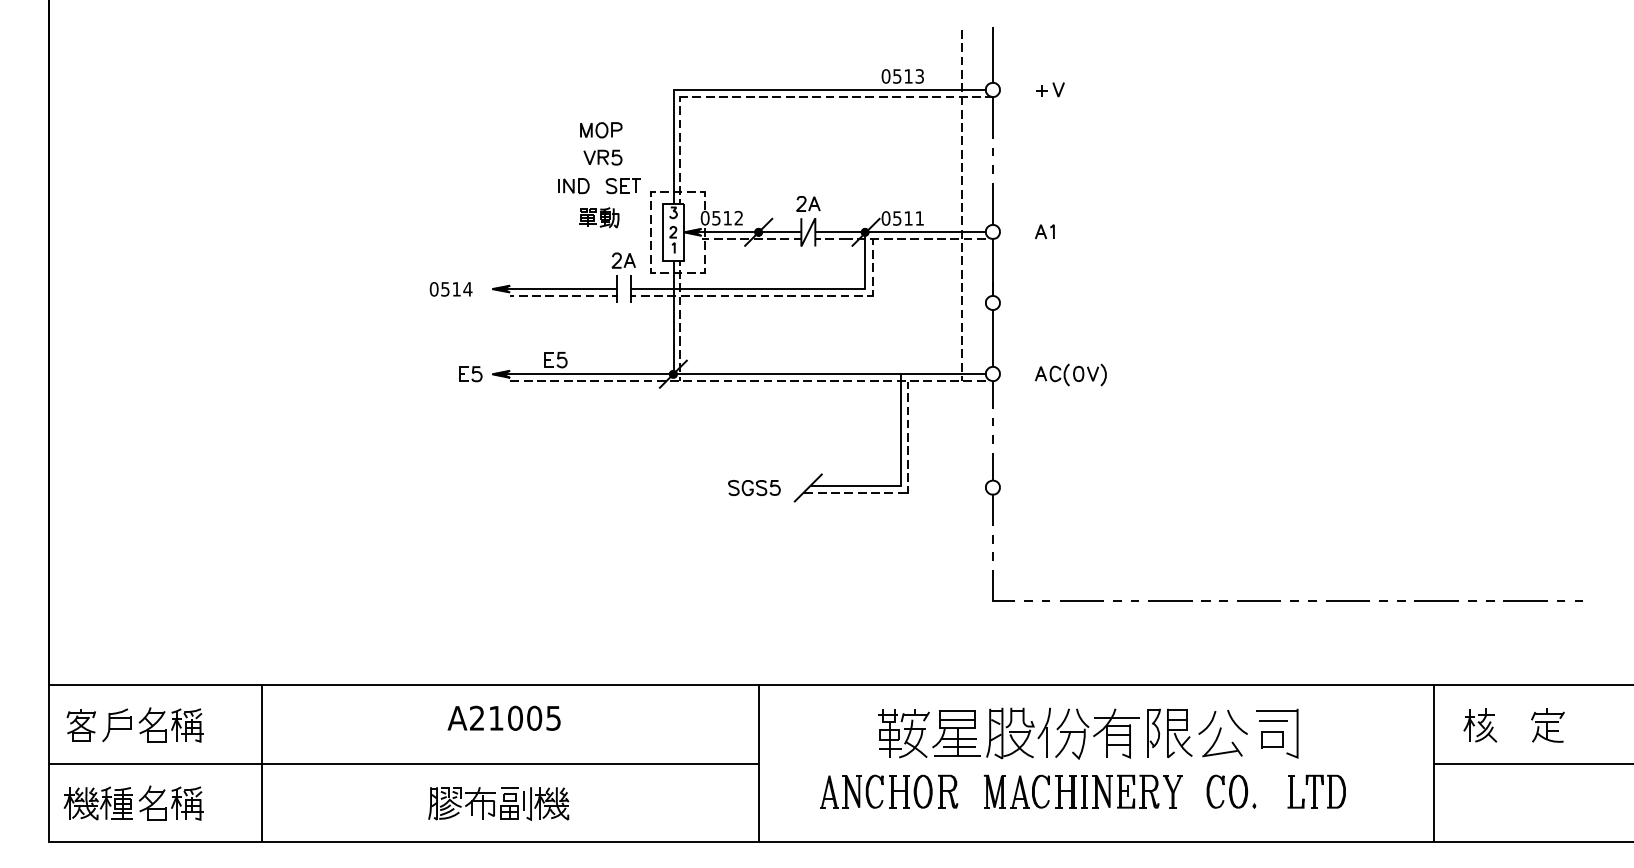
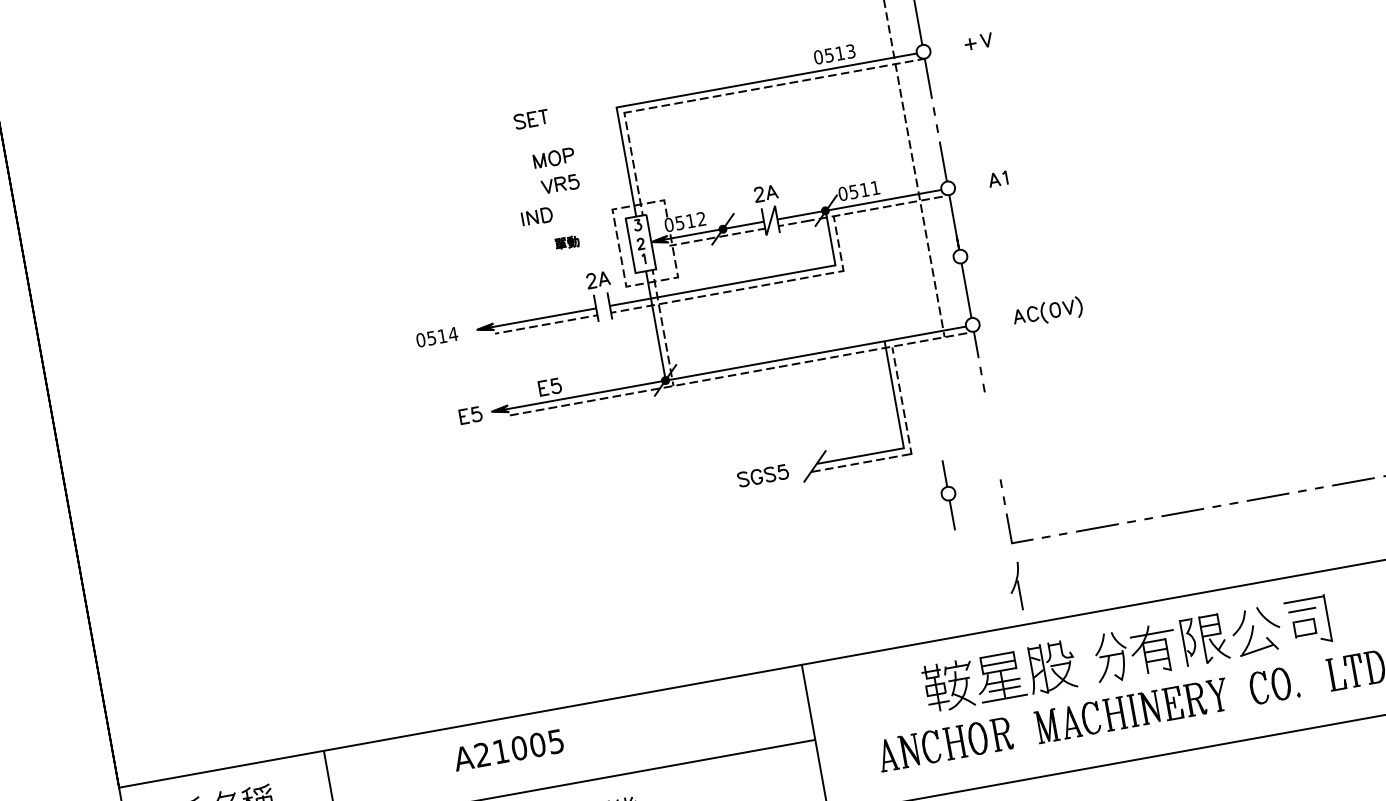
part: (622, 186) -> (530, 120), moved
part: (599, 217) -> (567, 242), size x0.6
part: (992, 489) -> (948, 495), moved
text: (503, 717) -> (507, 749), moved
part: (1043, 732) -> (1015, 586), moved

